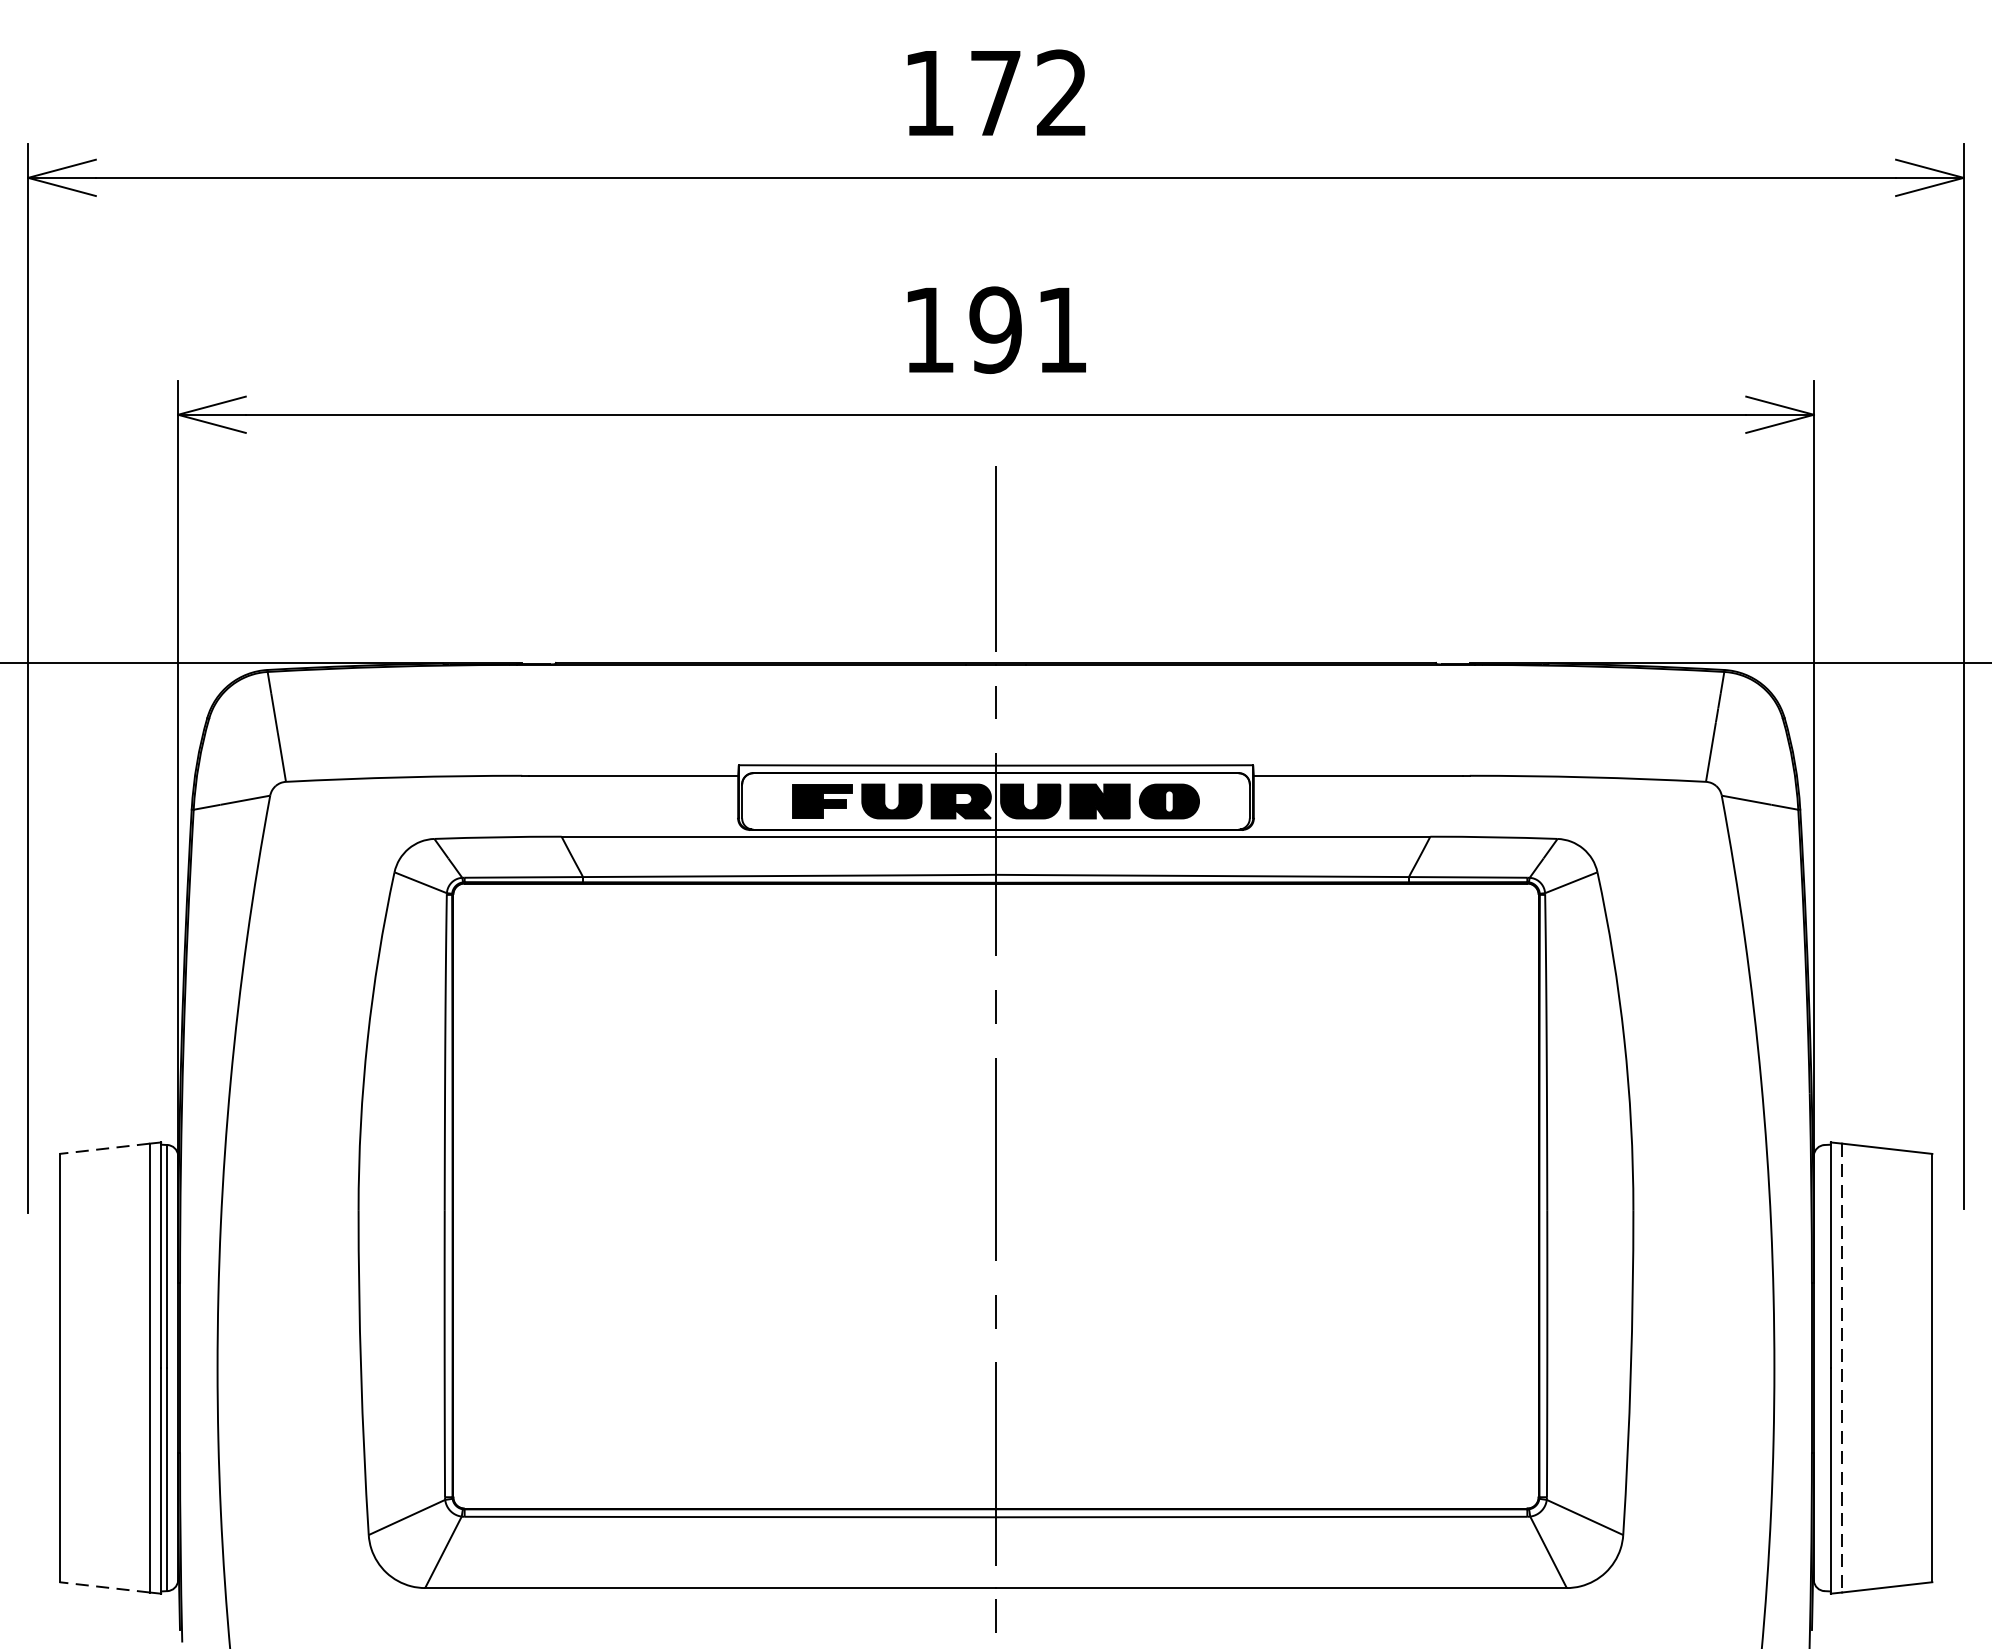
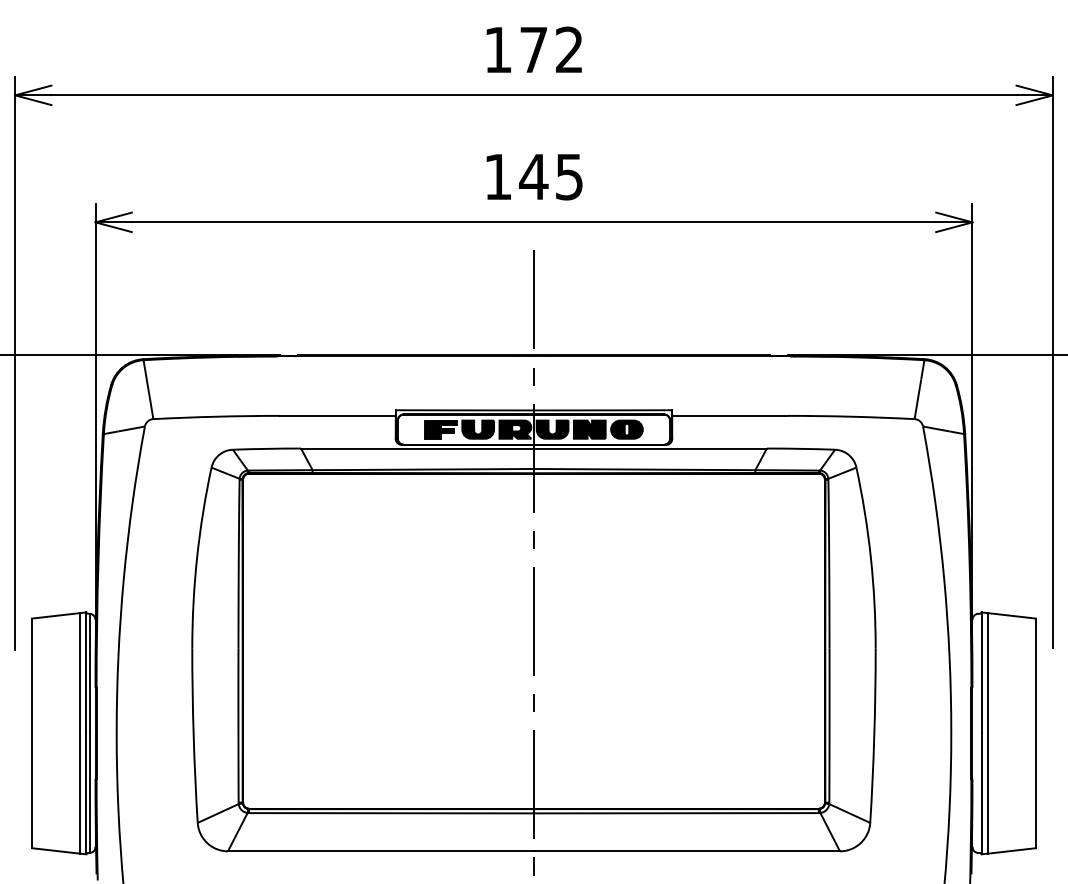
text: (1026, 329) -> (550, 176), 191 -> 145
line: (103, 1148) -> (55, 615), dashed -> solid
line: (1841, 1368) -> (987, 733), dashed -> solid
line: (103, 1586) -> (55, 850), dashed -> solid

